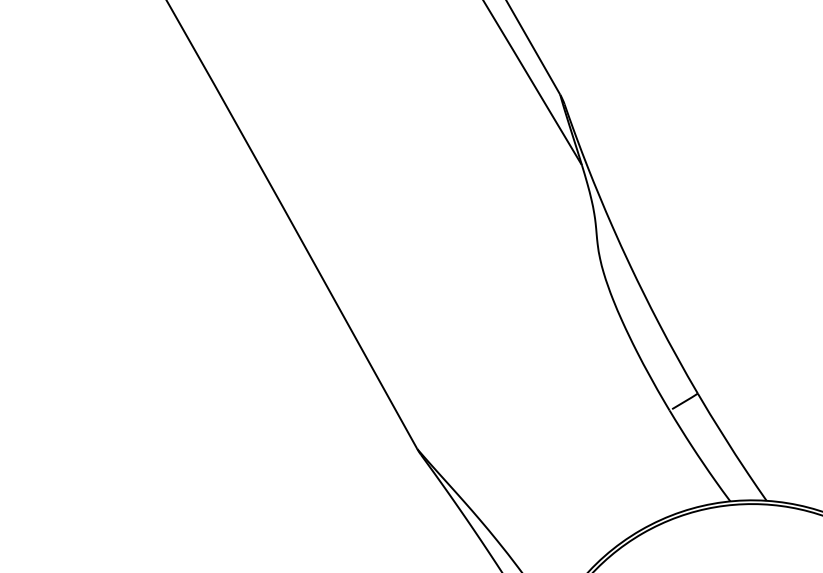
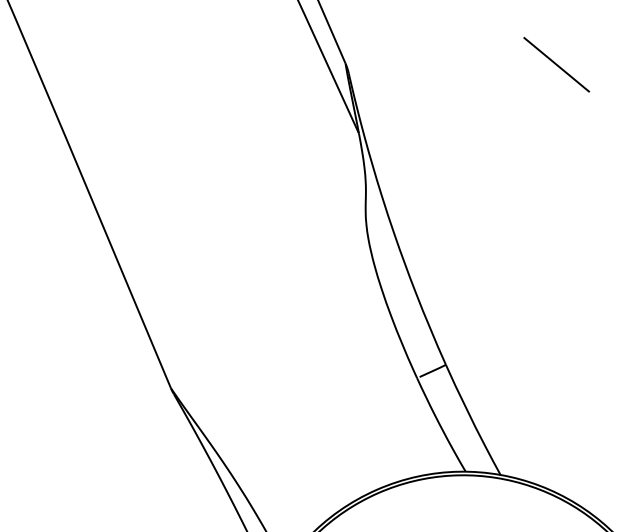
line: (777, 71) -> (556, 64), added

